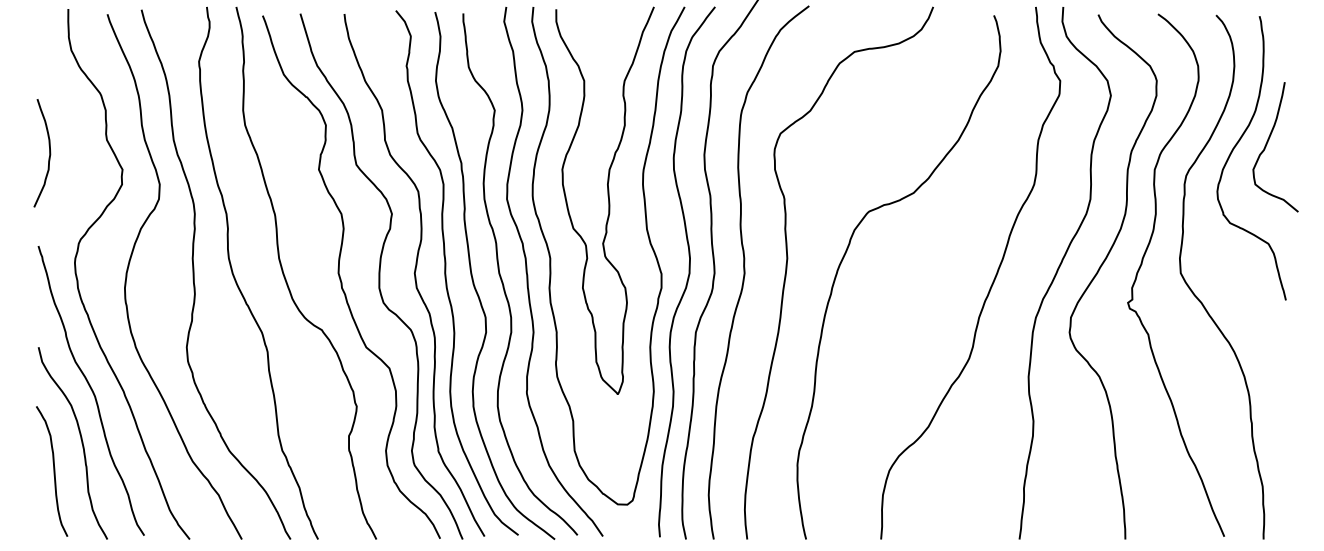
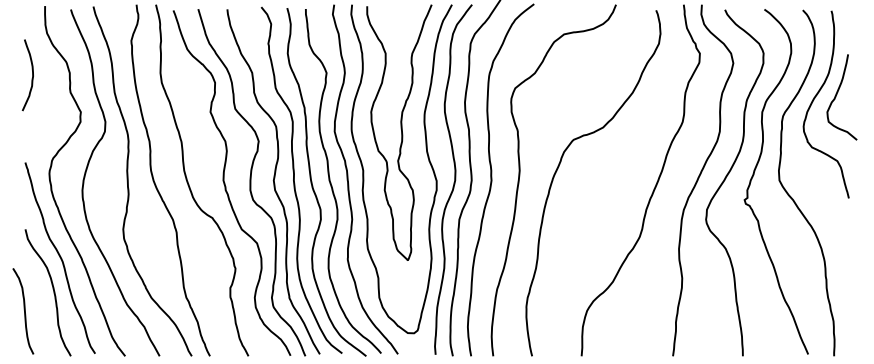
curve: (49, 153) -> (32, 75), moved
curve: (53, 471) -> (24, 311), moved

